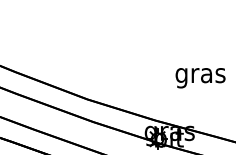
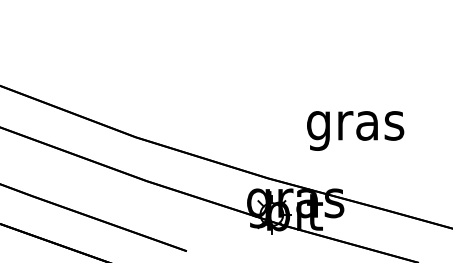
text: (200, 78) -> (355, 131), moved

